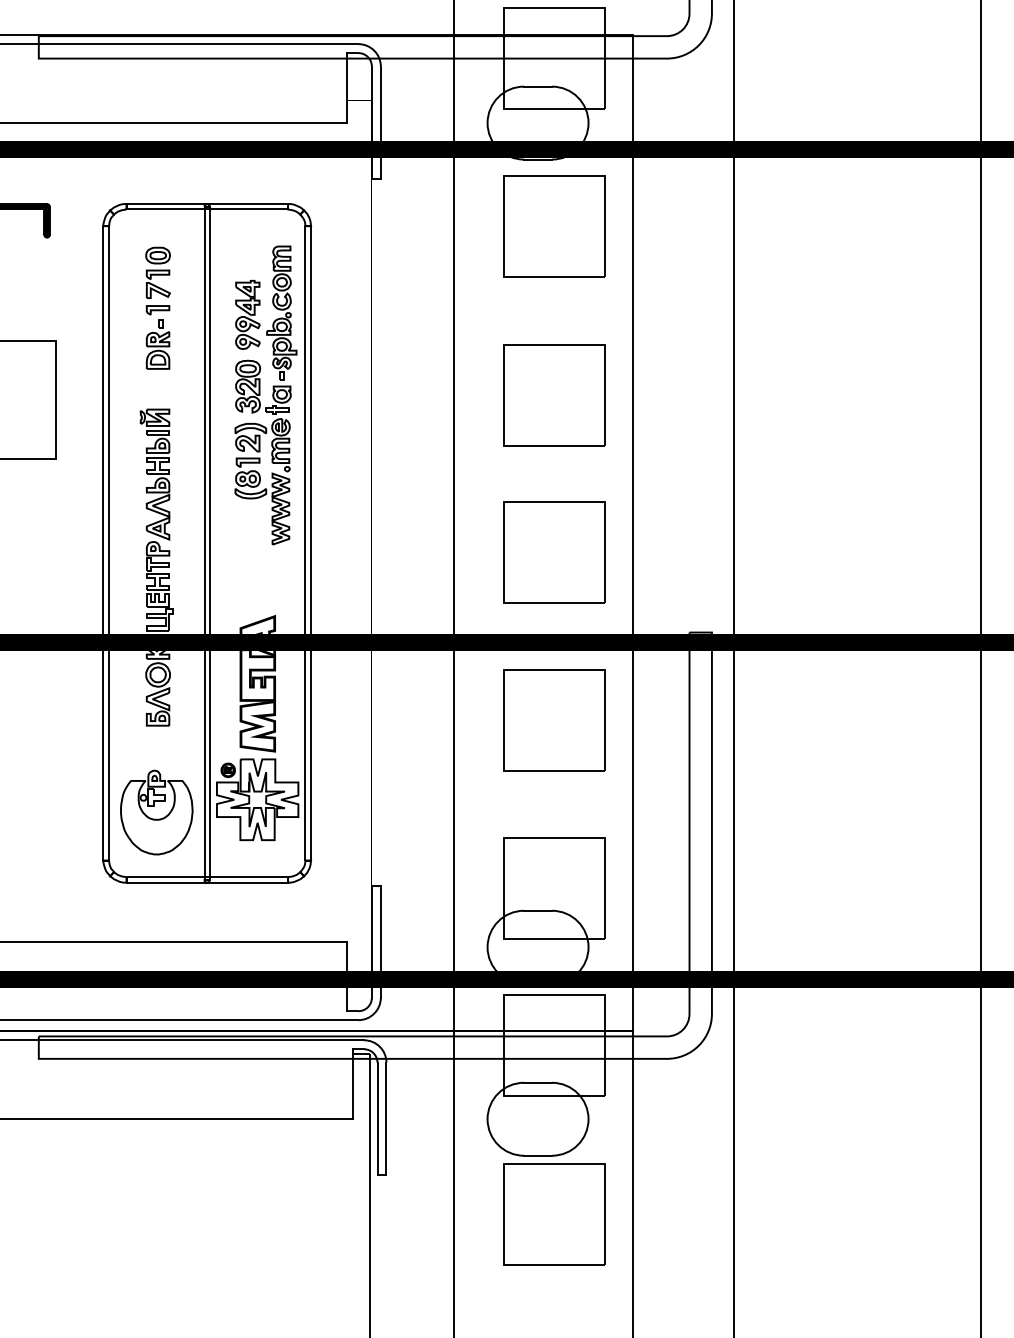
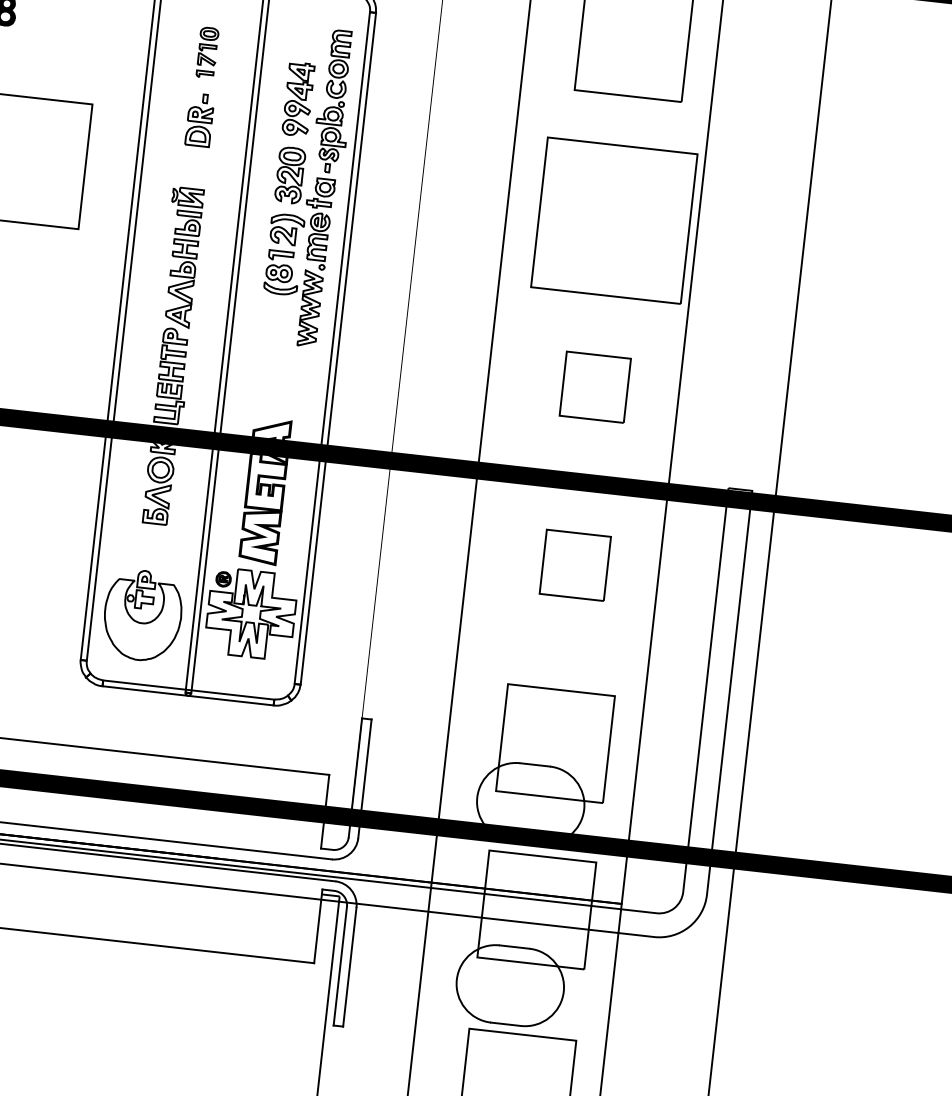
part: (157, 280) -> (206, 52), size x0.7
part: (554, 395) -> (613, 221), size x1.4
part: (554, 552) -> (595, 387), size x0.6
part: (554, 720) -> (575, 565), size x0.6

